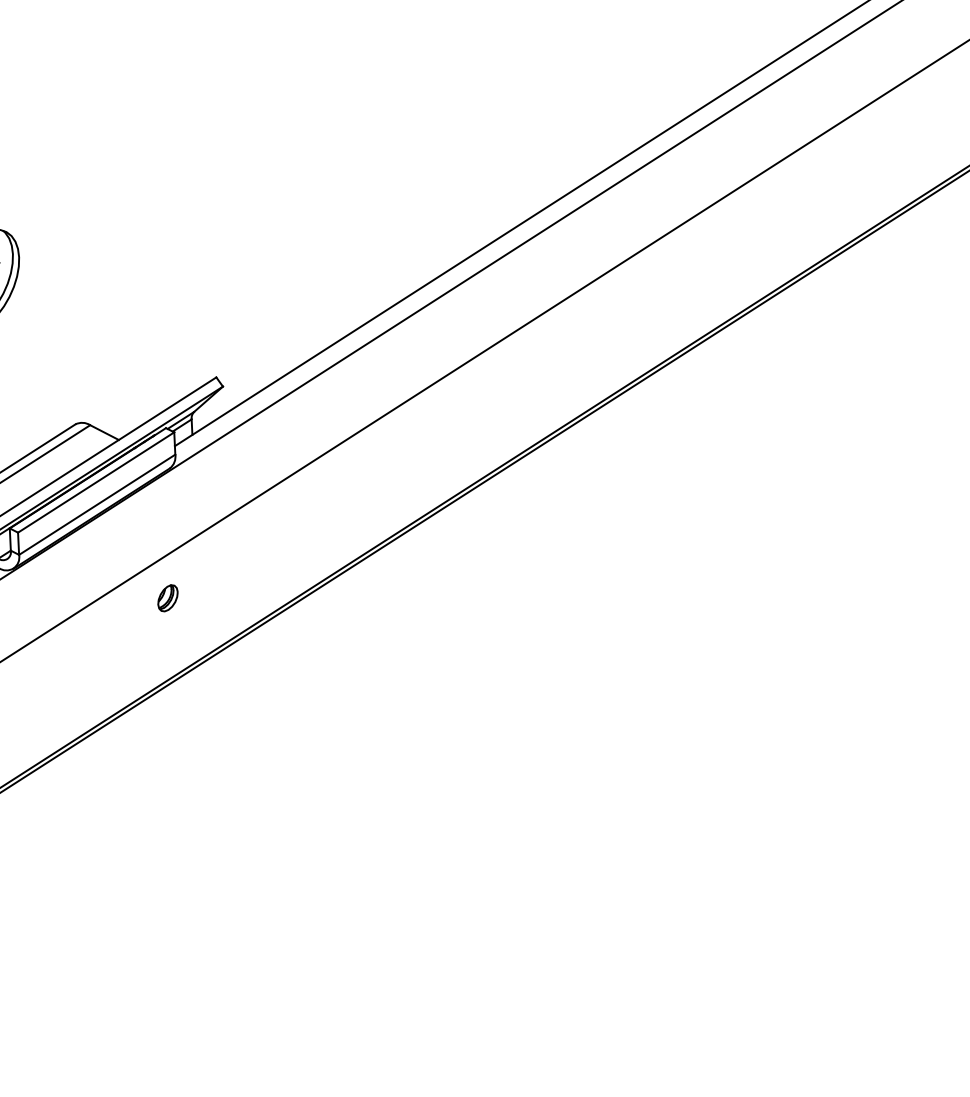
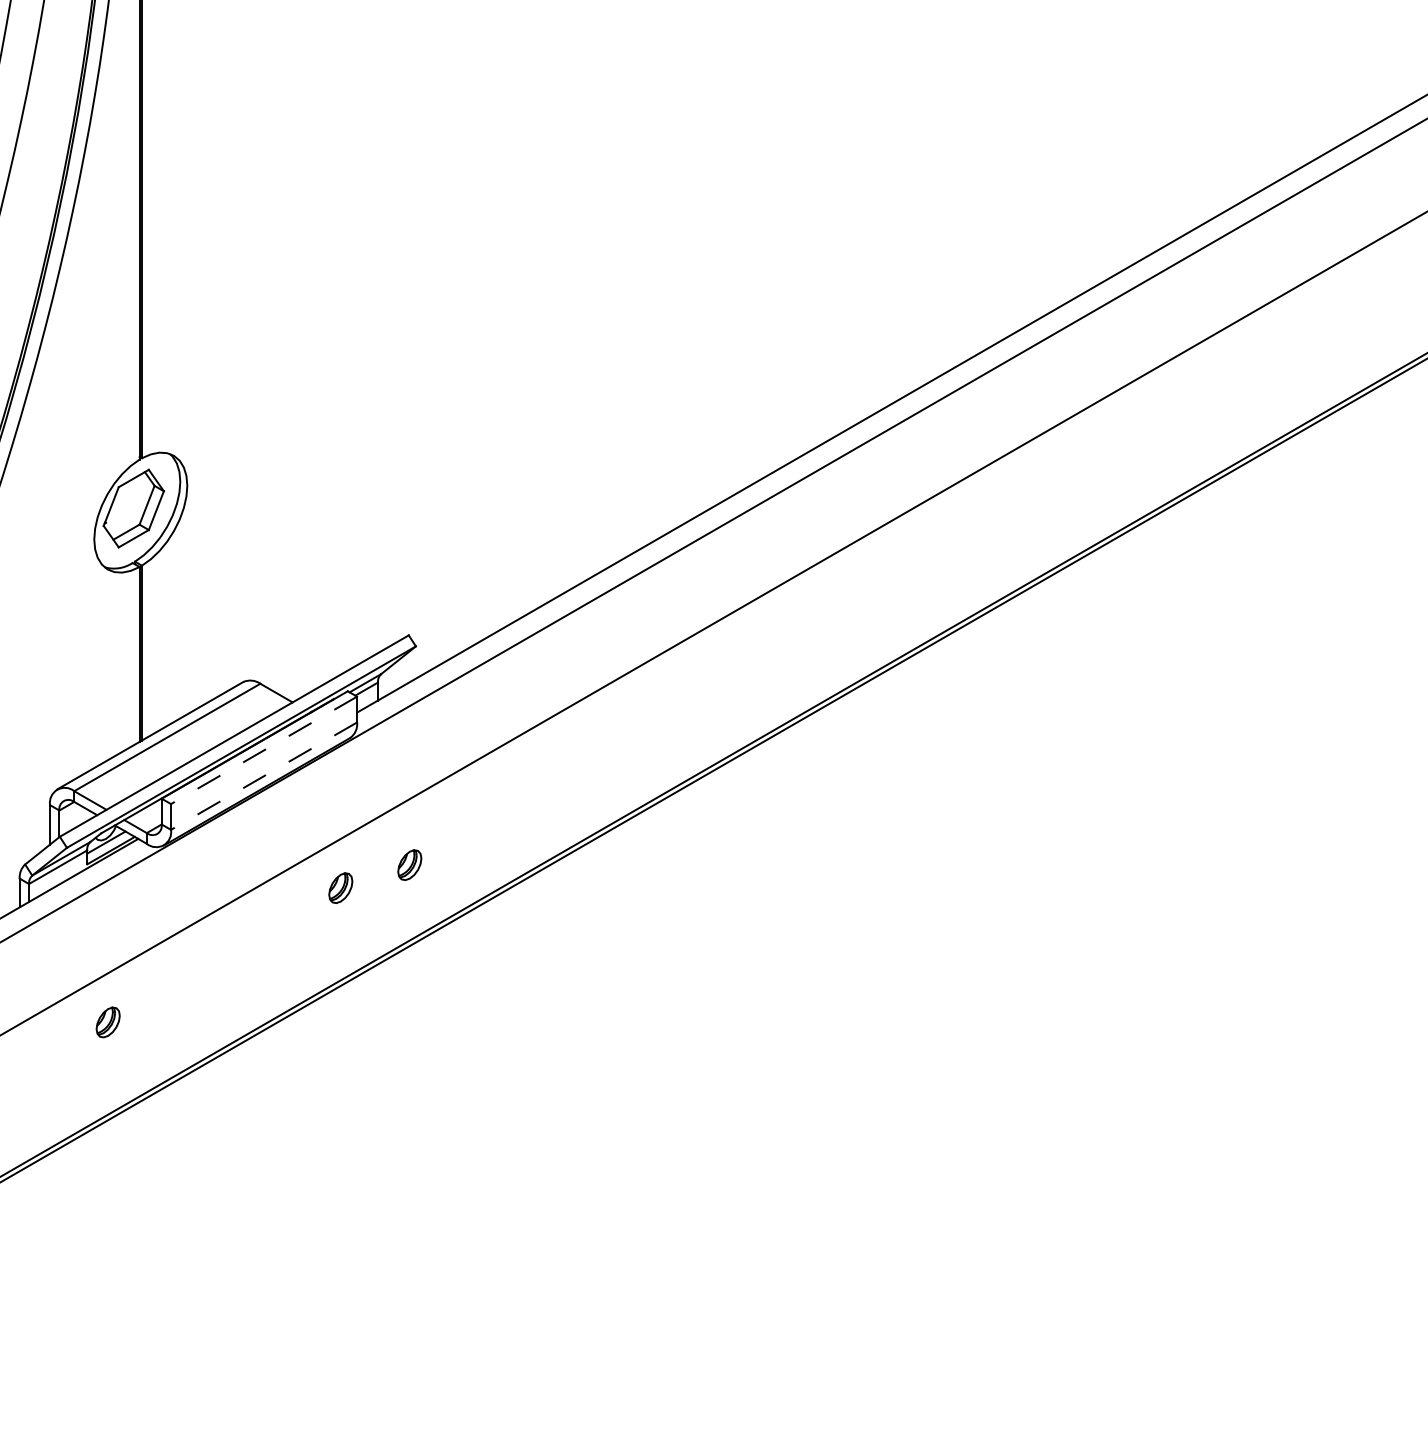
line: (95, 482) -> (263, 750), solid -> dashed
line: (96, 505) -> (263, 776), solid -> dashed
part: (226, 575) -> (409, 864), added

